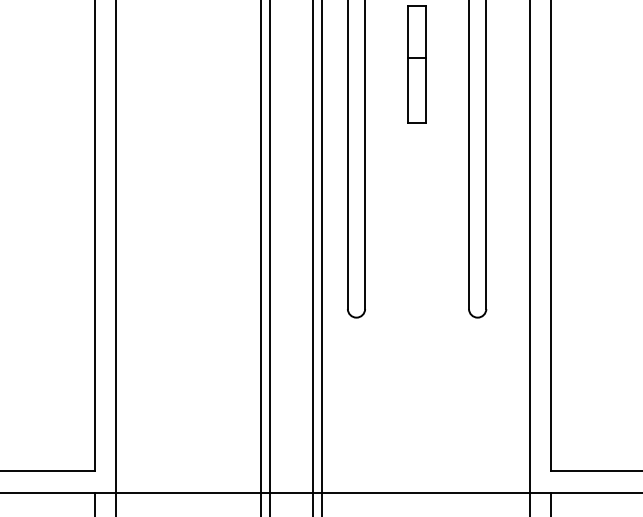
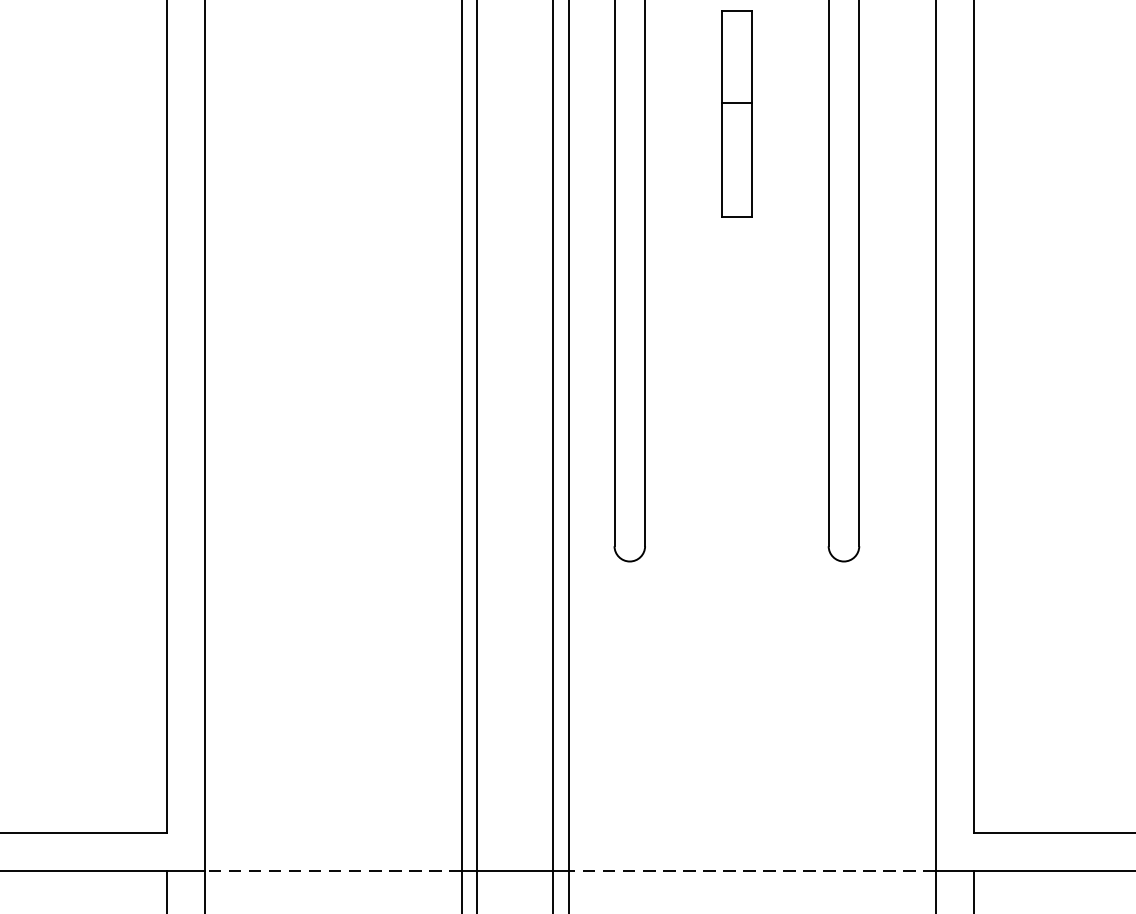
line: (188, 492) -> (332, 870), solid -> dashed
line: (425, 492) -> (751, 870), solid -> dashed

